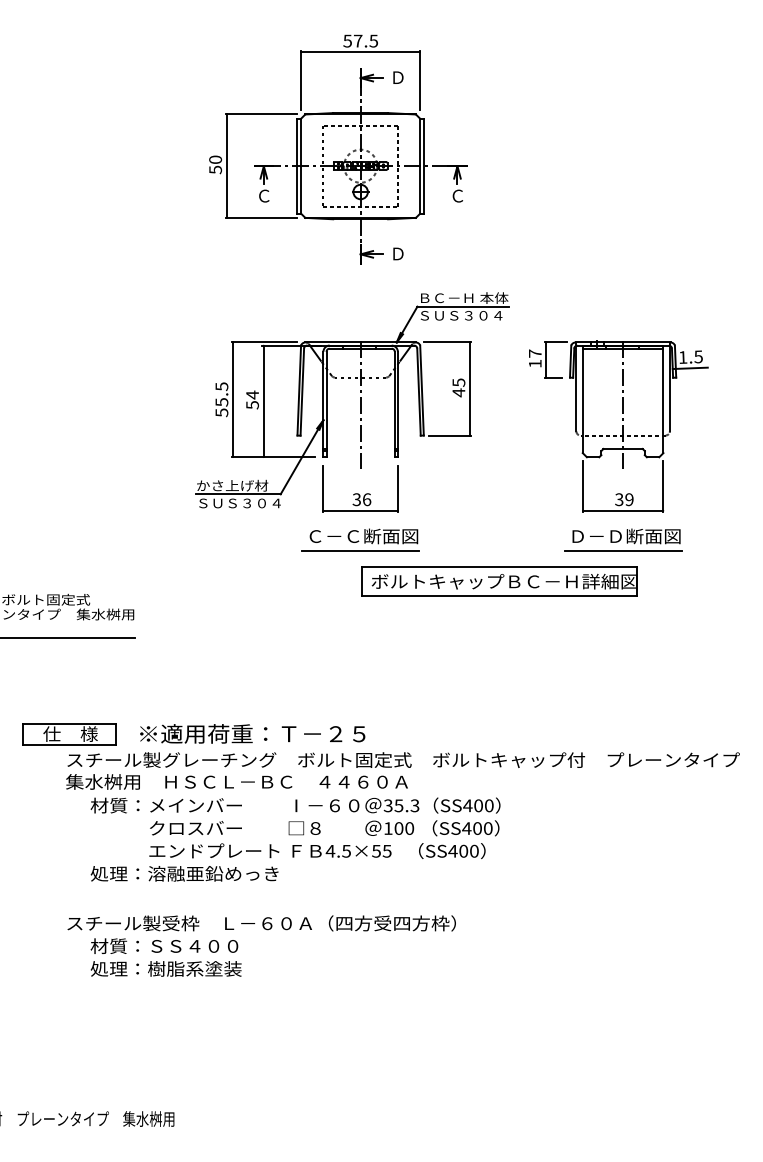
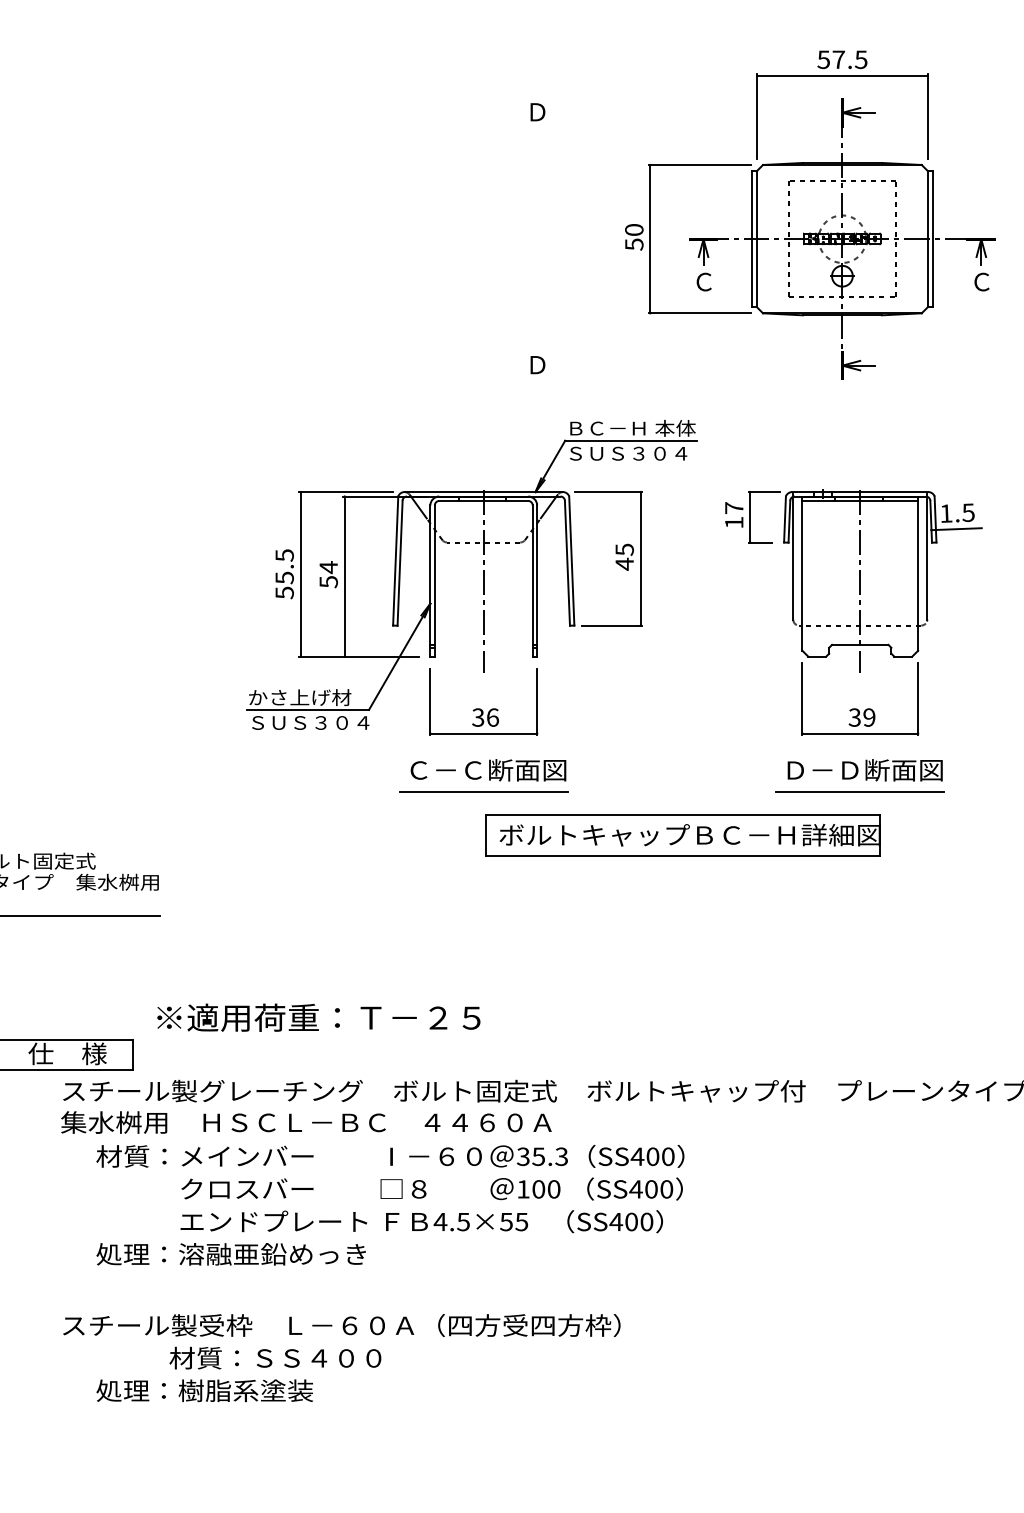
part: (338, 149) -> (810, 215), moved
text: (252, 733) -> (318, 1017), moved
text: (164, 945) -> (275, 1357), moved

